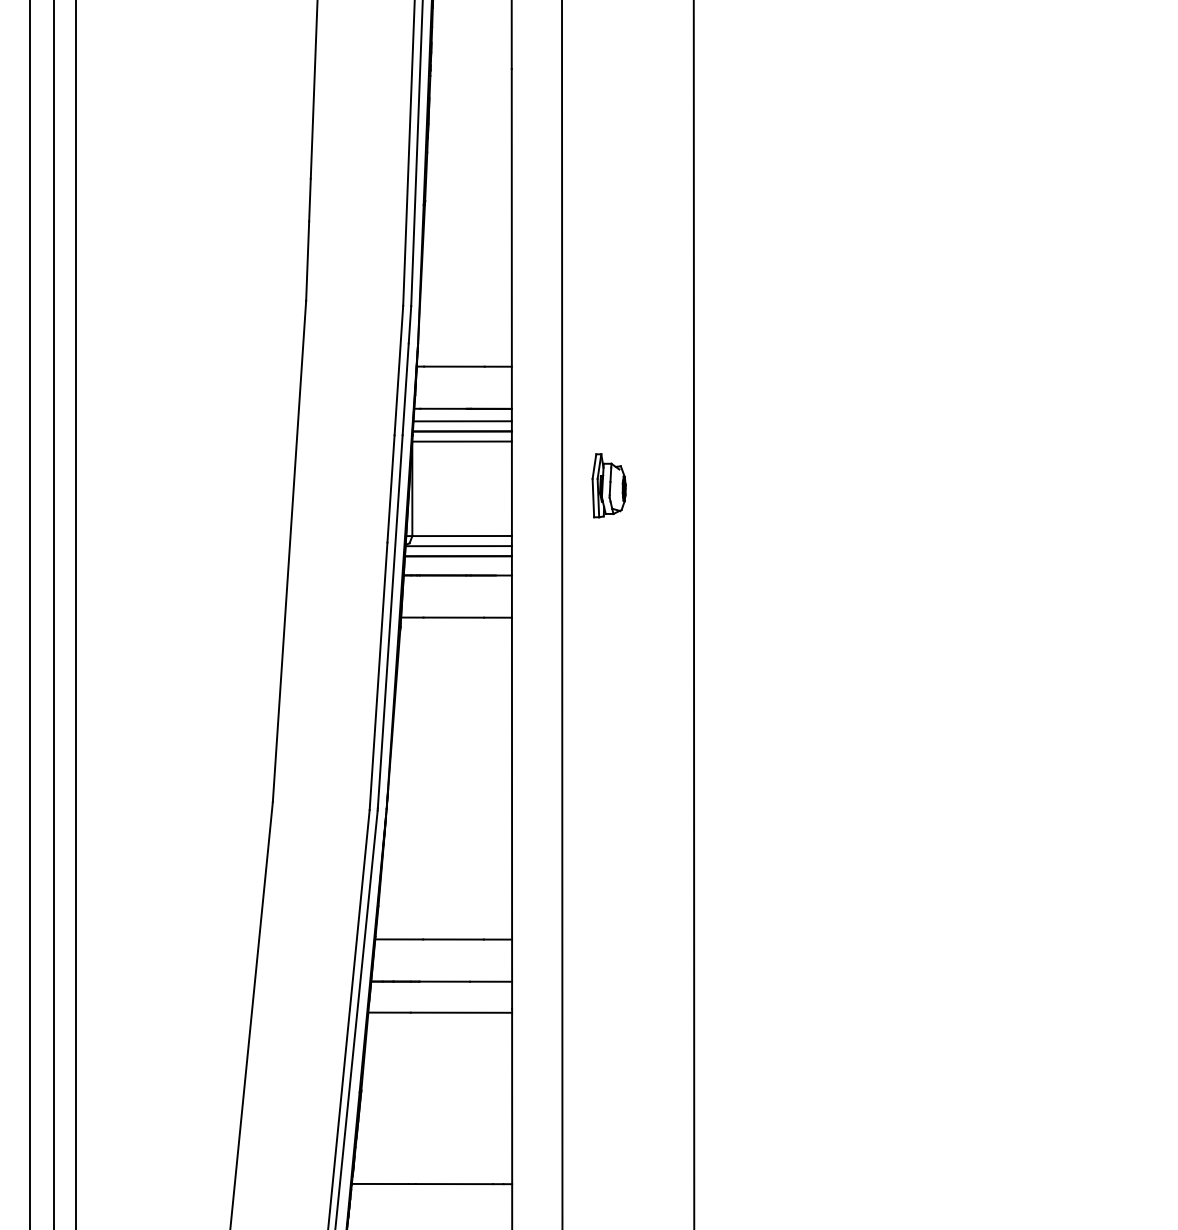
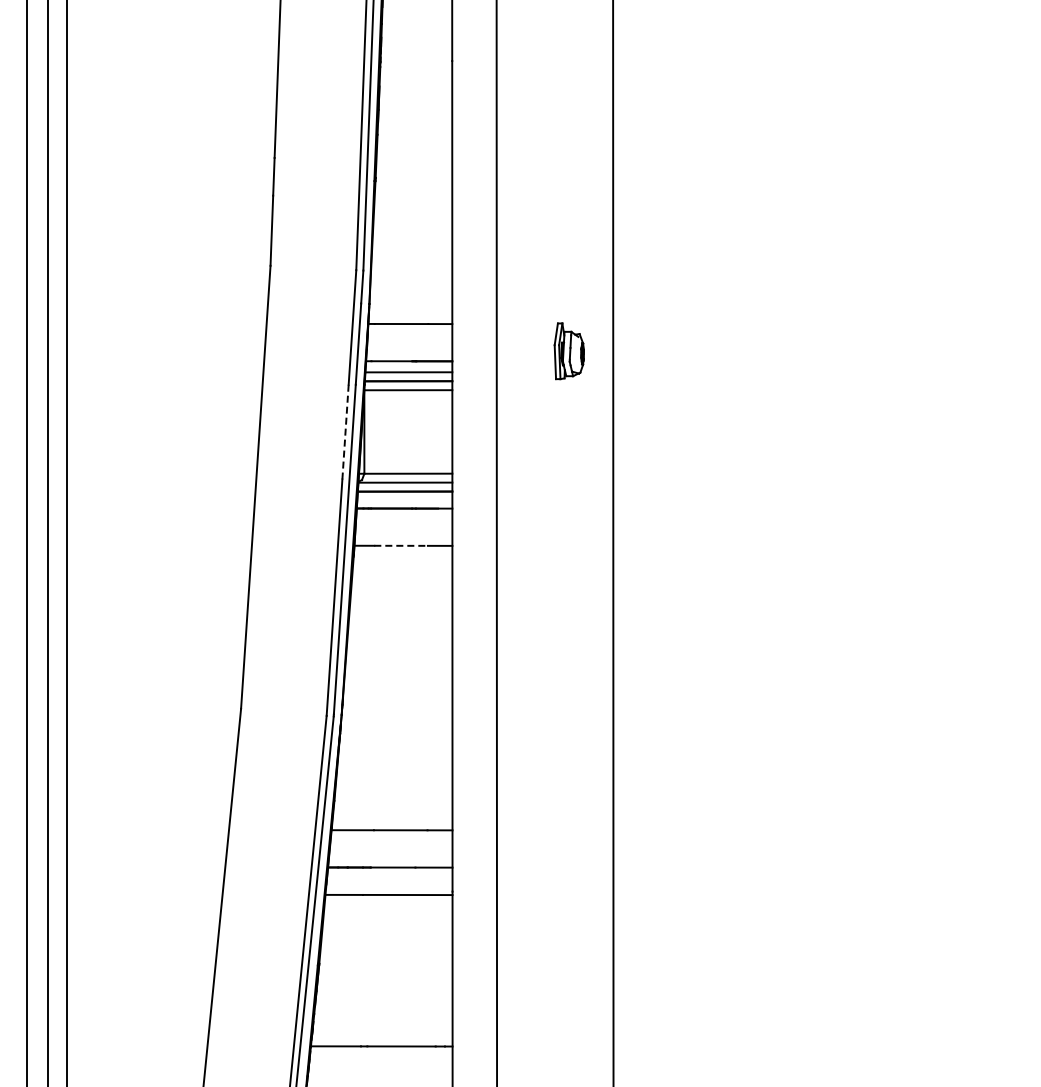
part: (608, 486) -> (568, 351), moved
line: (390, 489) -> (345, 432), solid -> dashed
line: (454, 617) -> (401, 545), solid -> dashed

